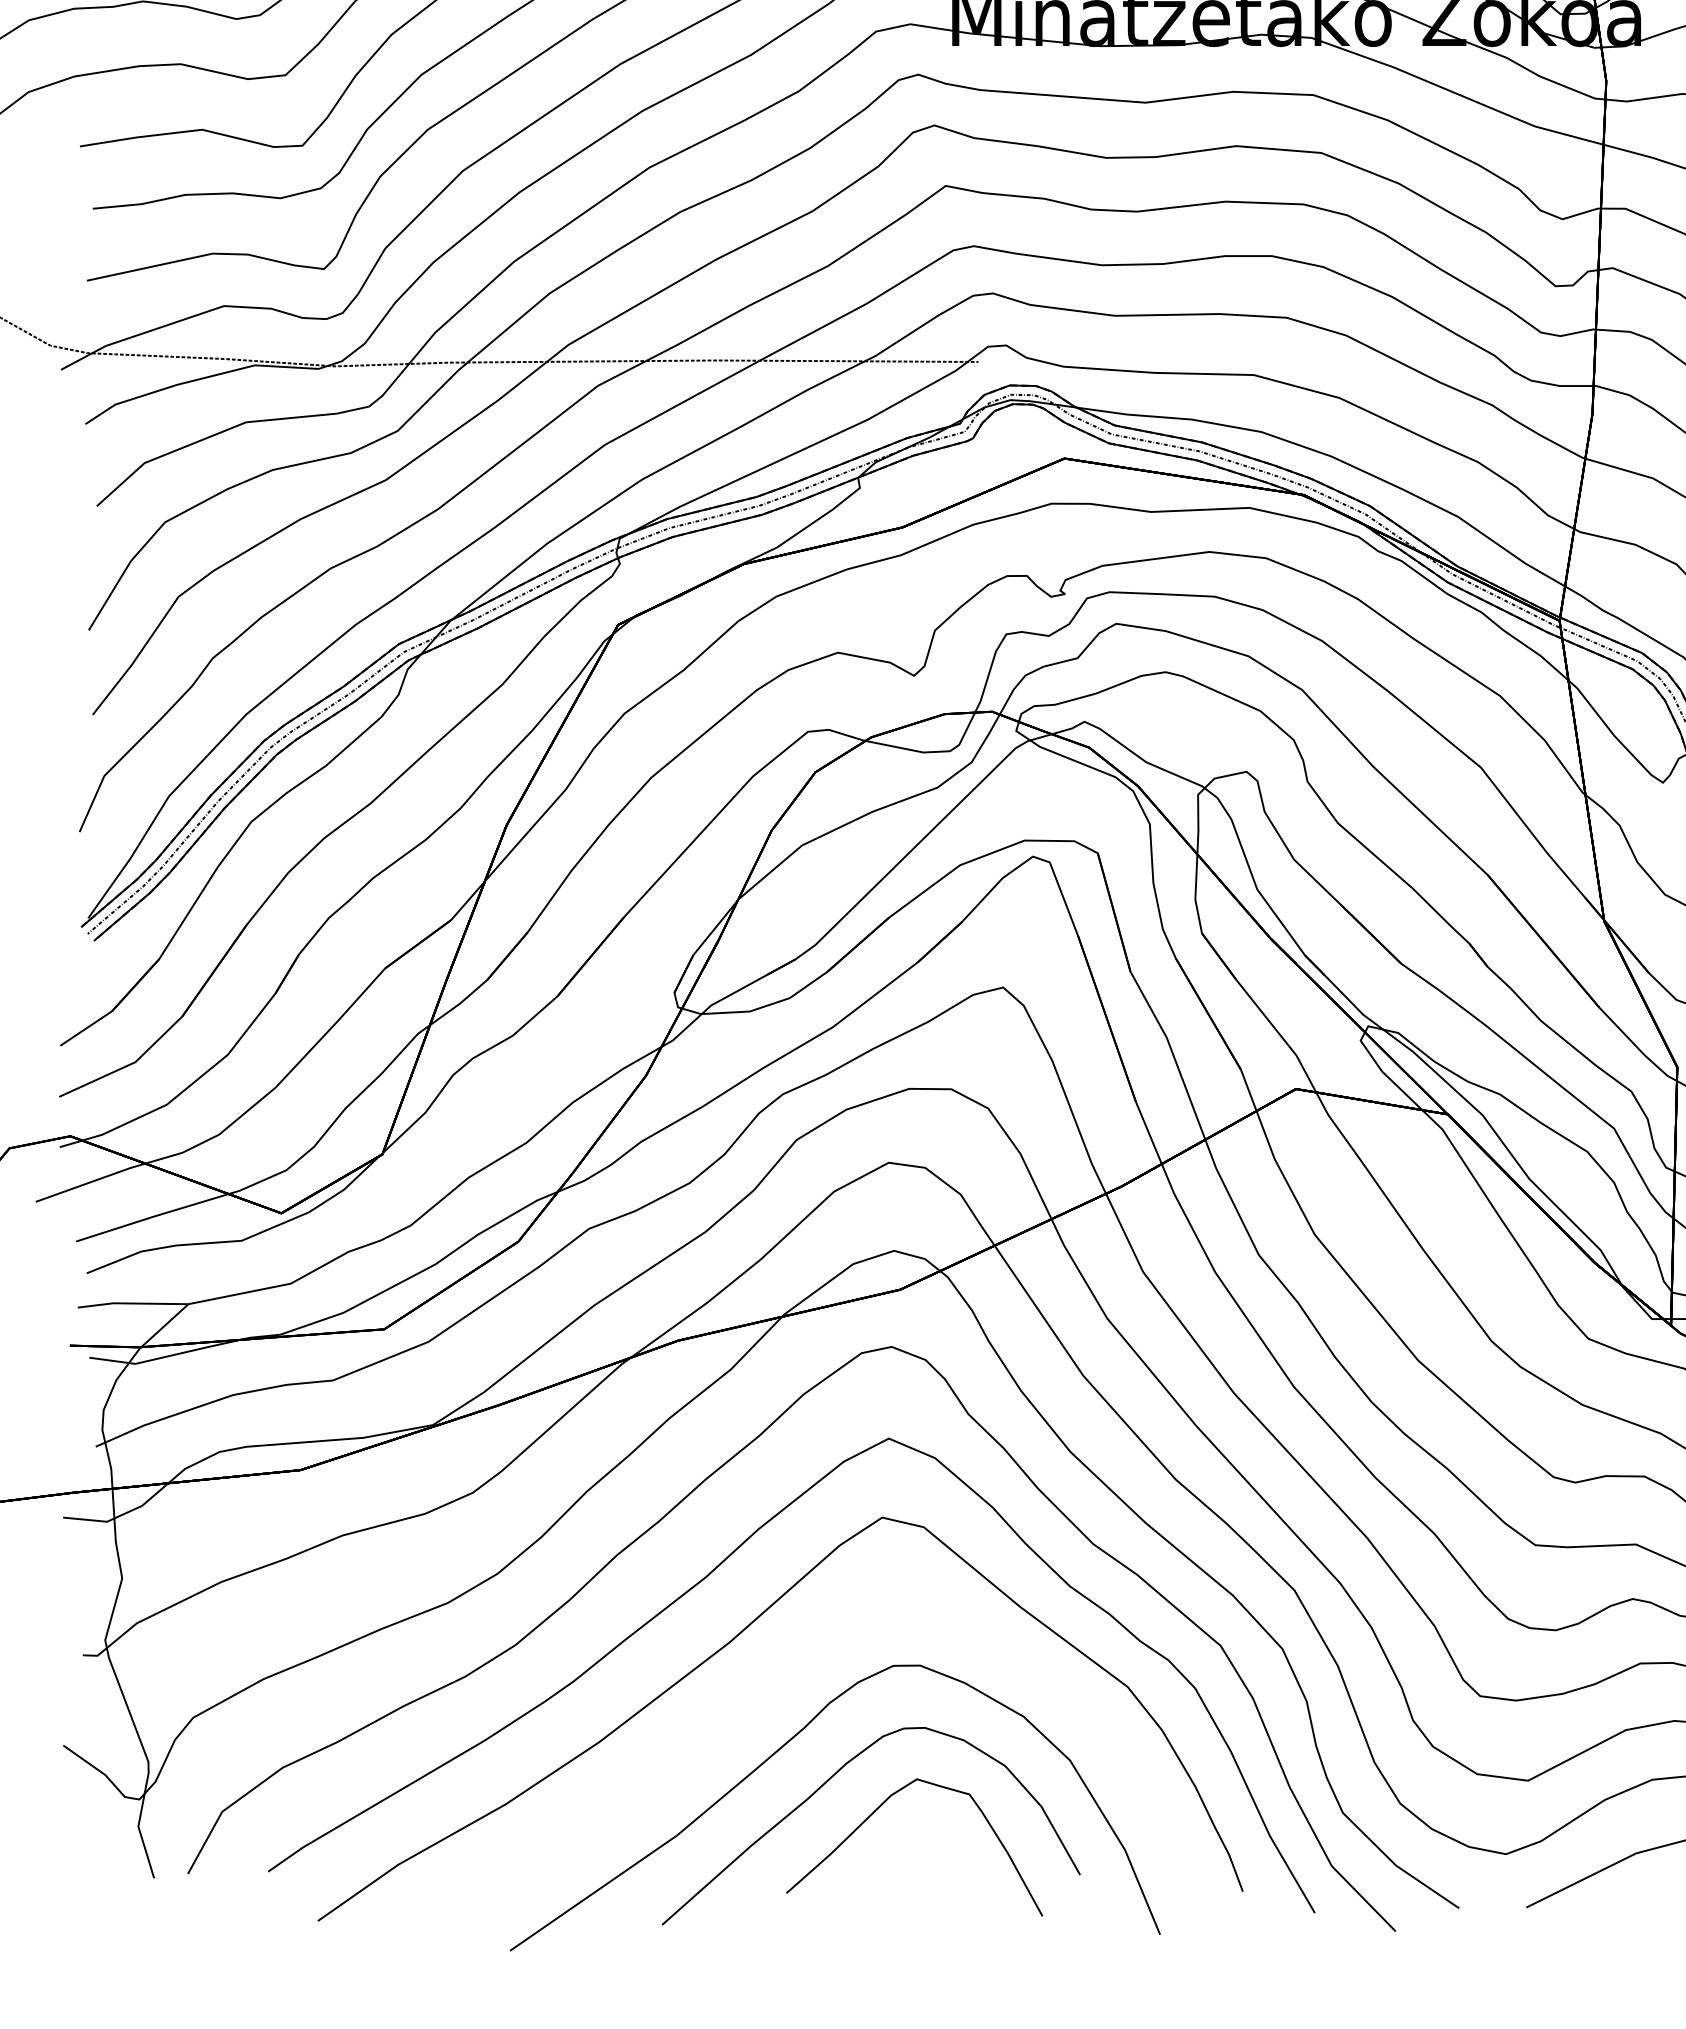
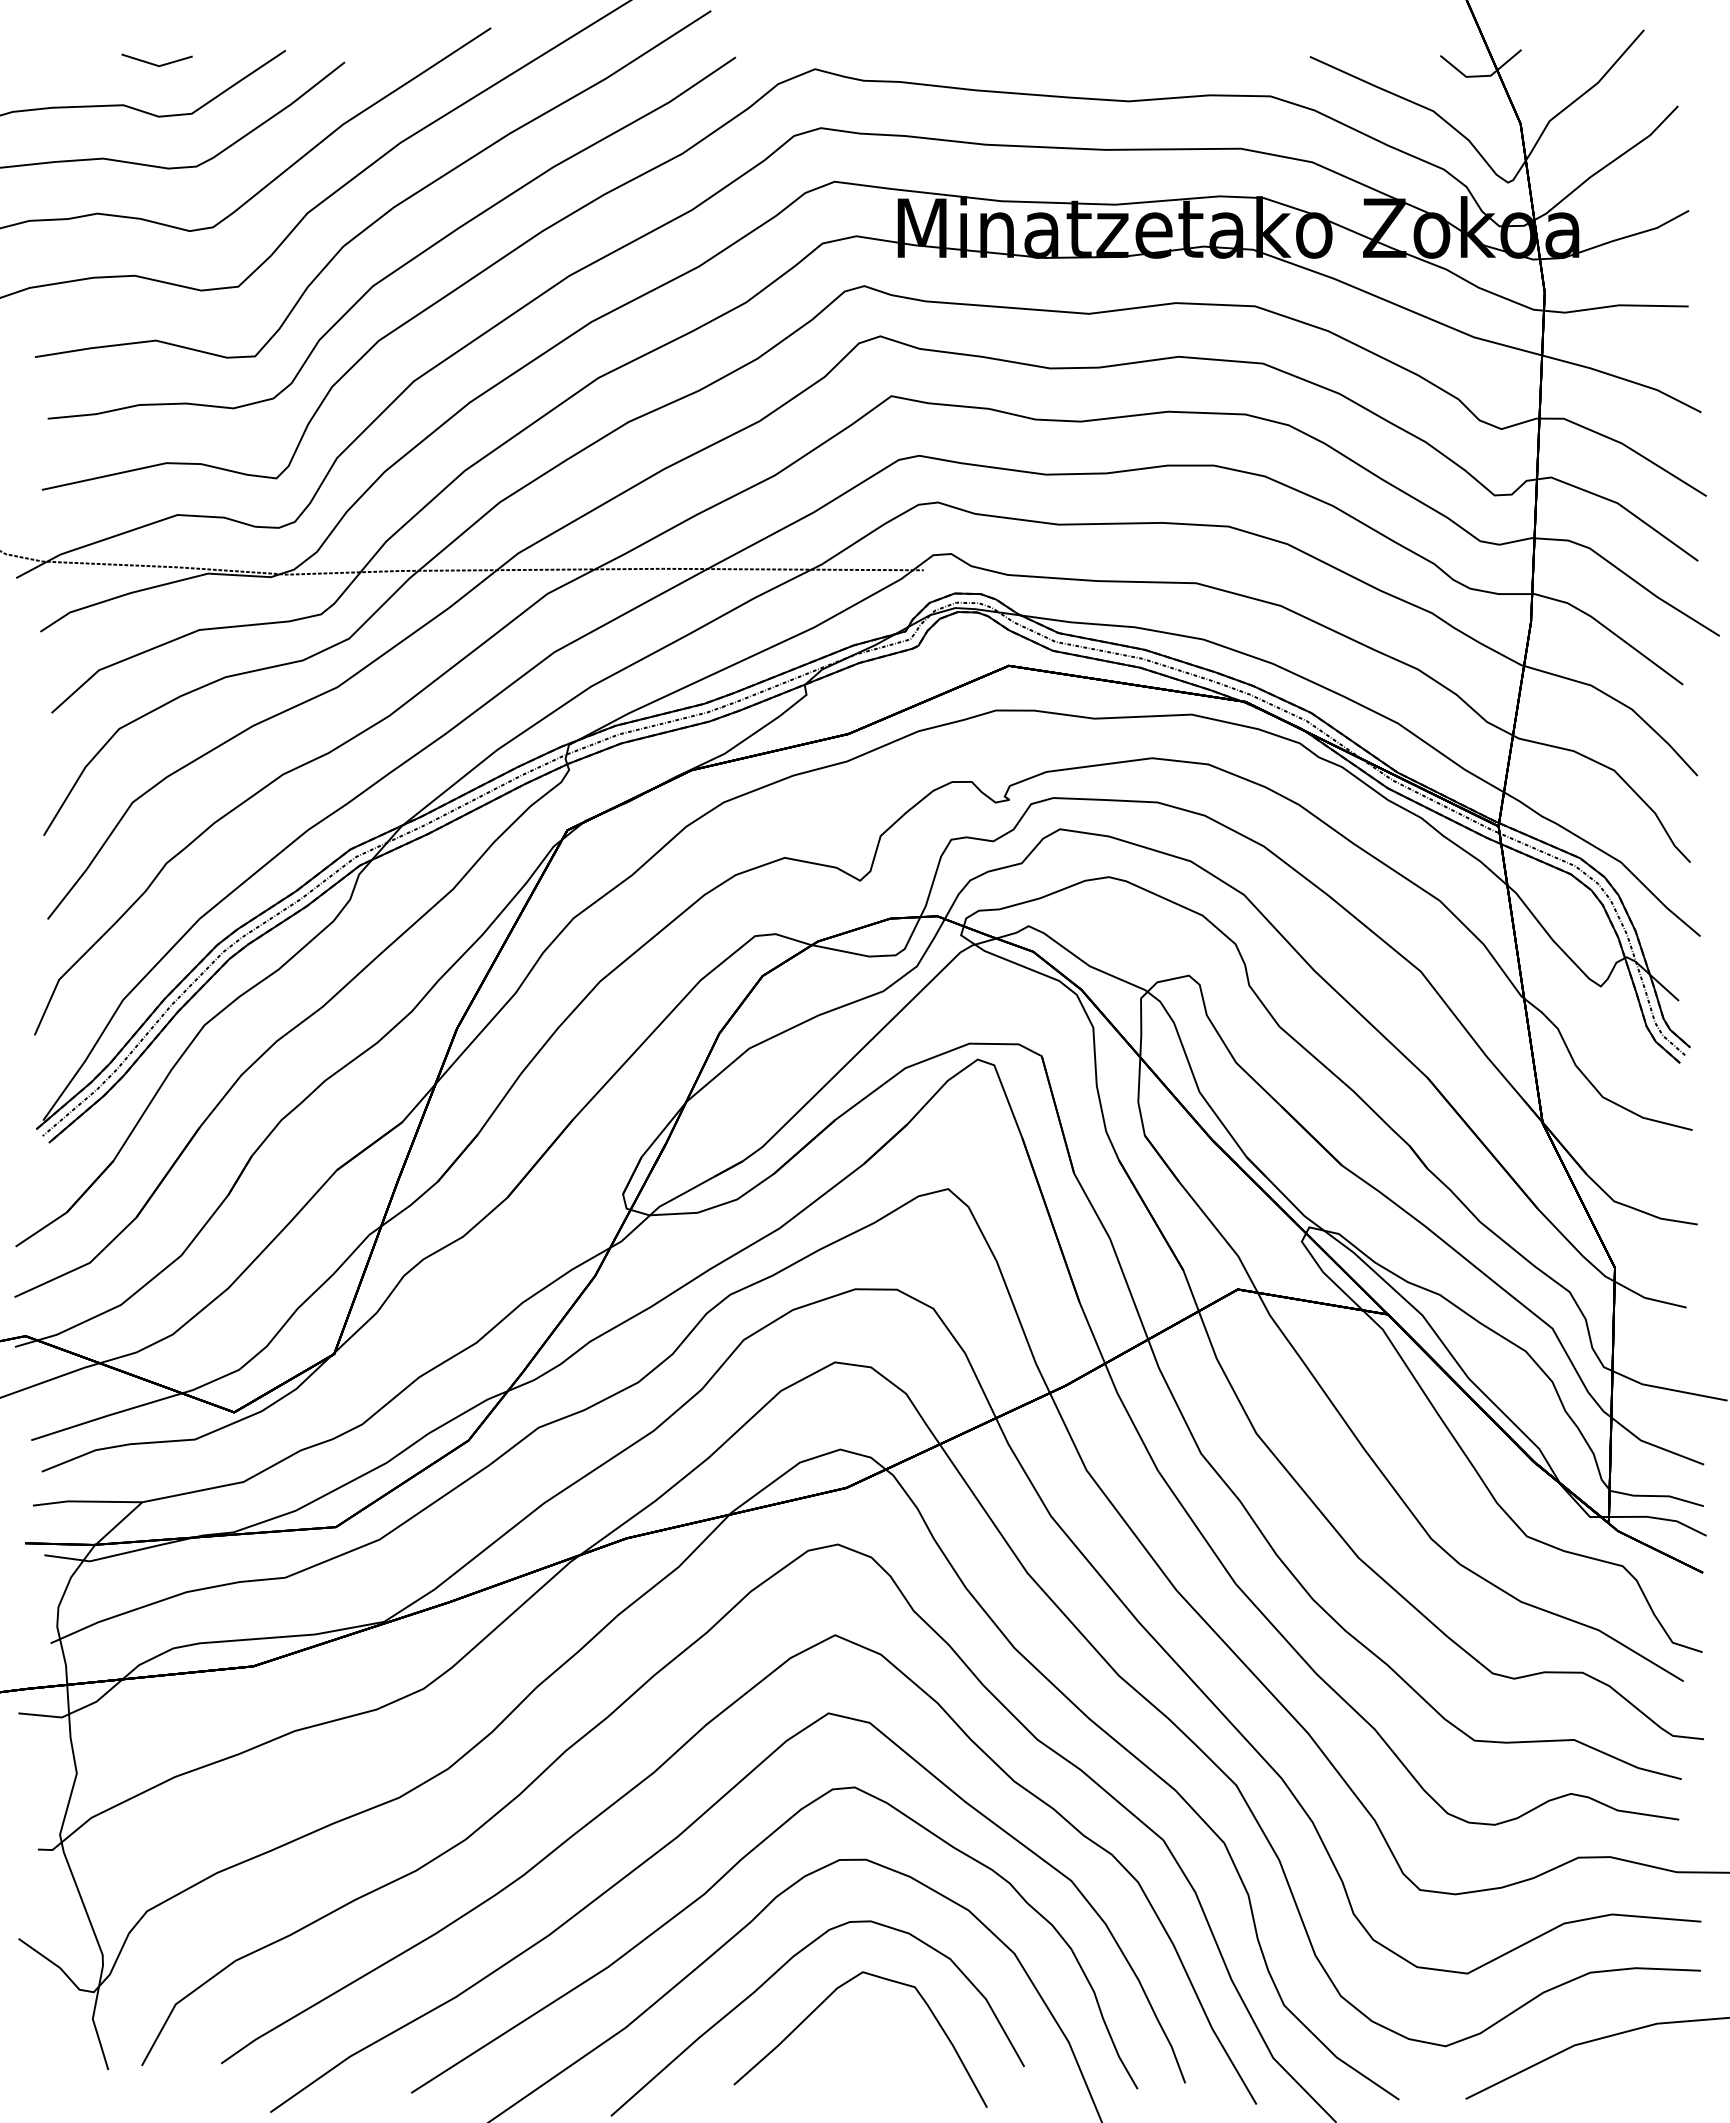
curve: (770, 1688) -> (718, 1882), added

